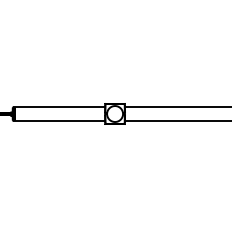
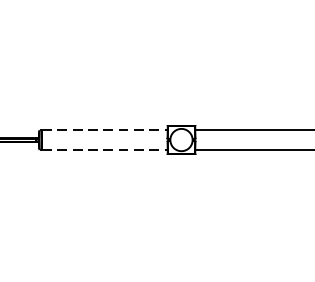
line: (60, 107) -> (105, 130), solid -> dashed
line: (60, 121) -> (105, 150), solid -> dashed

